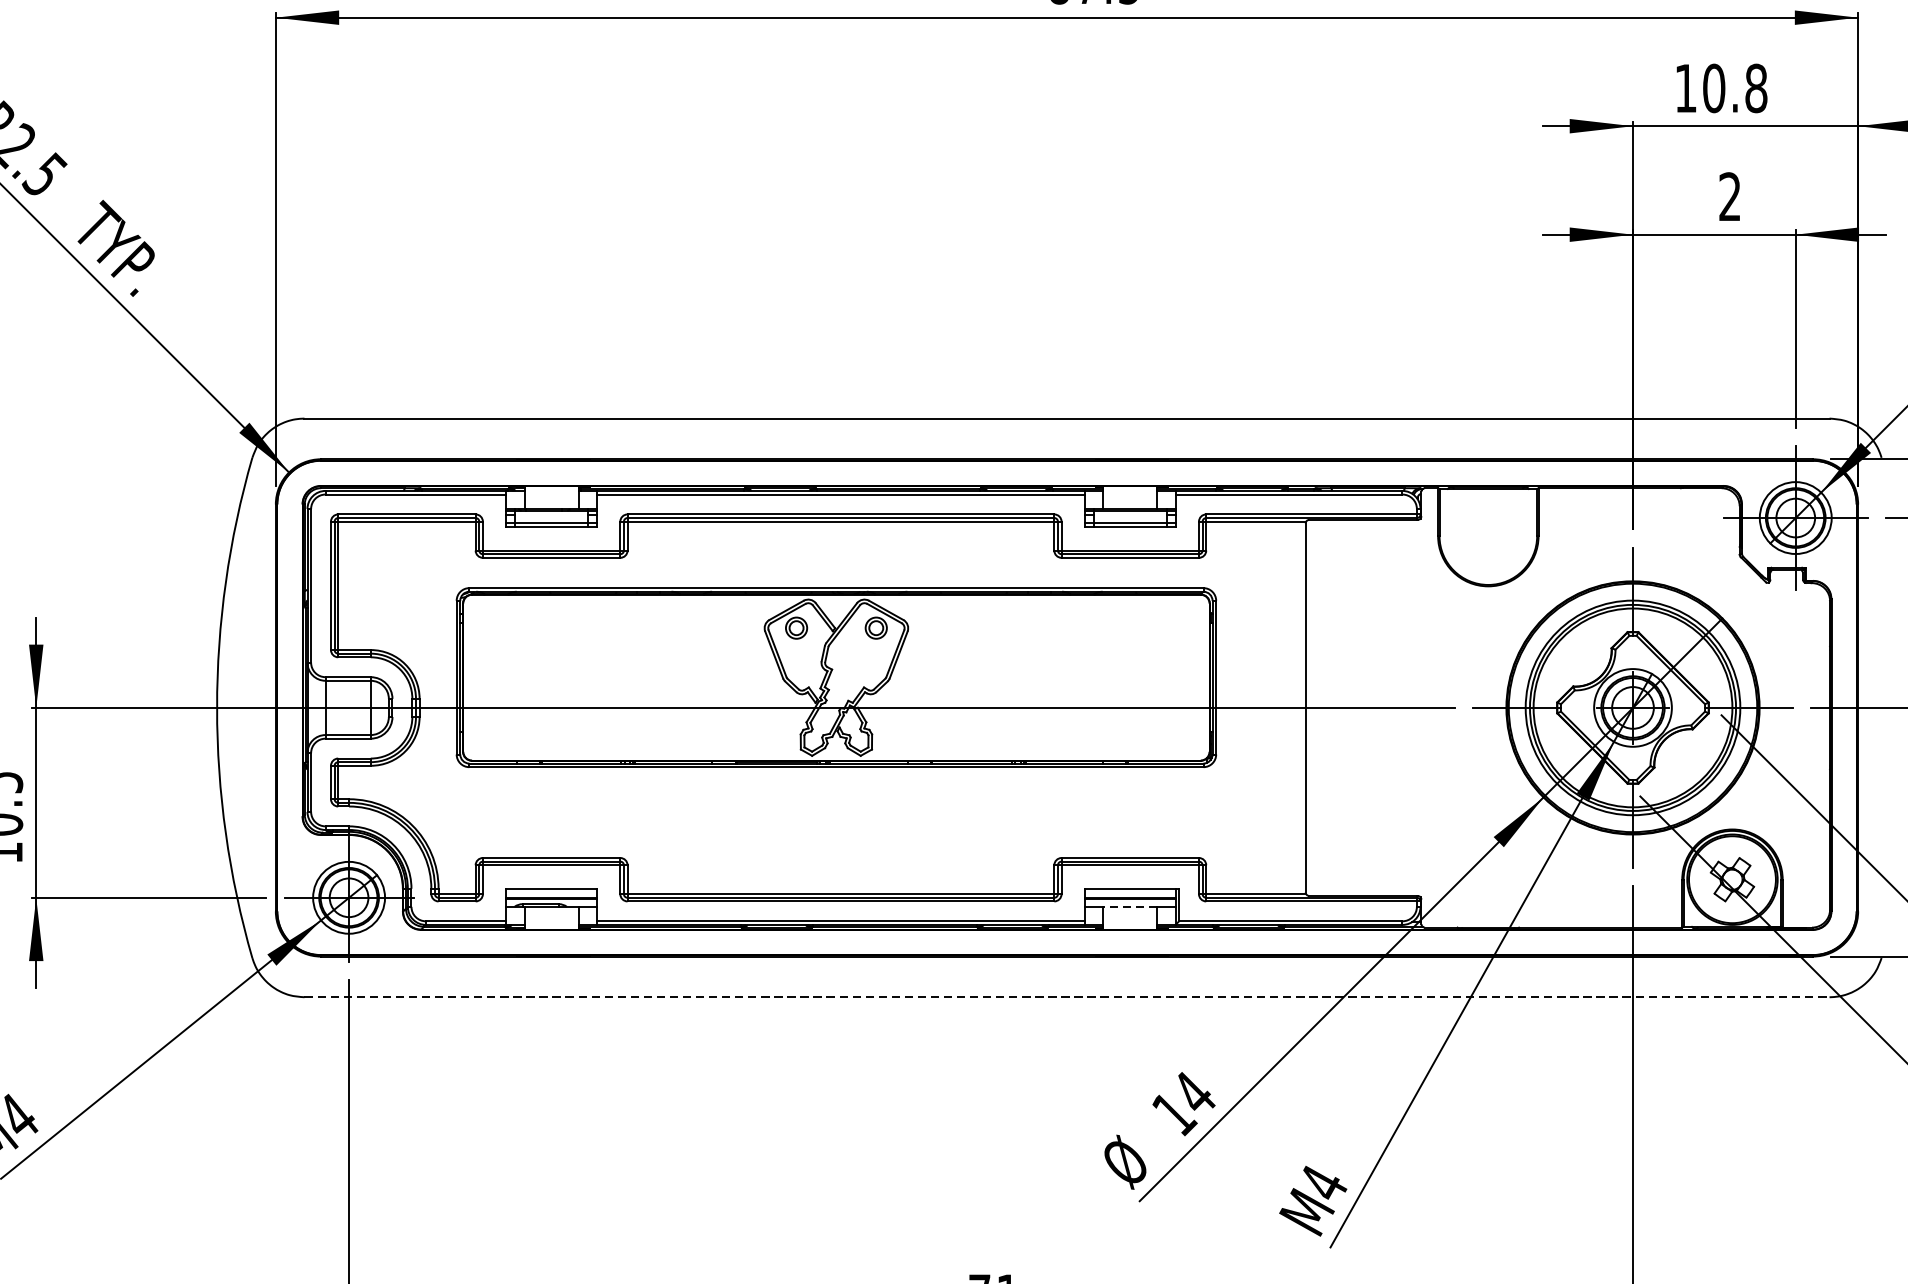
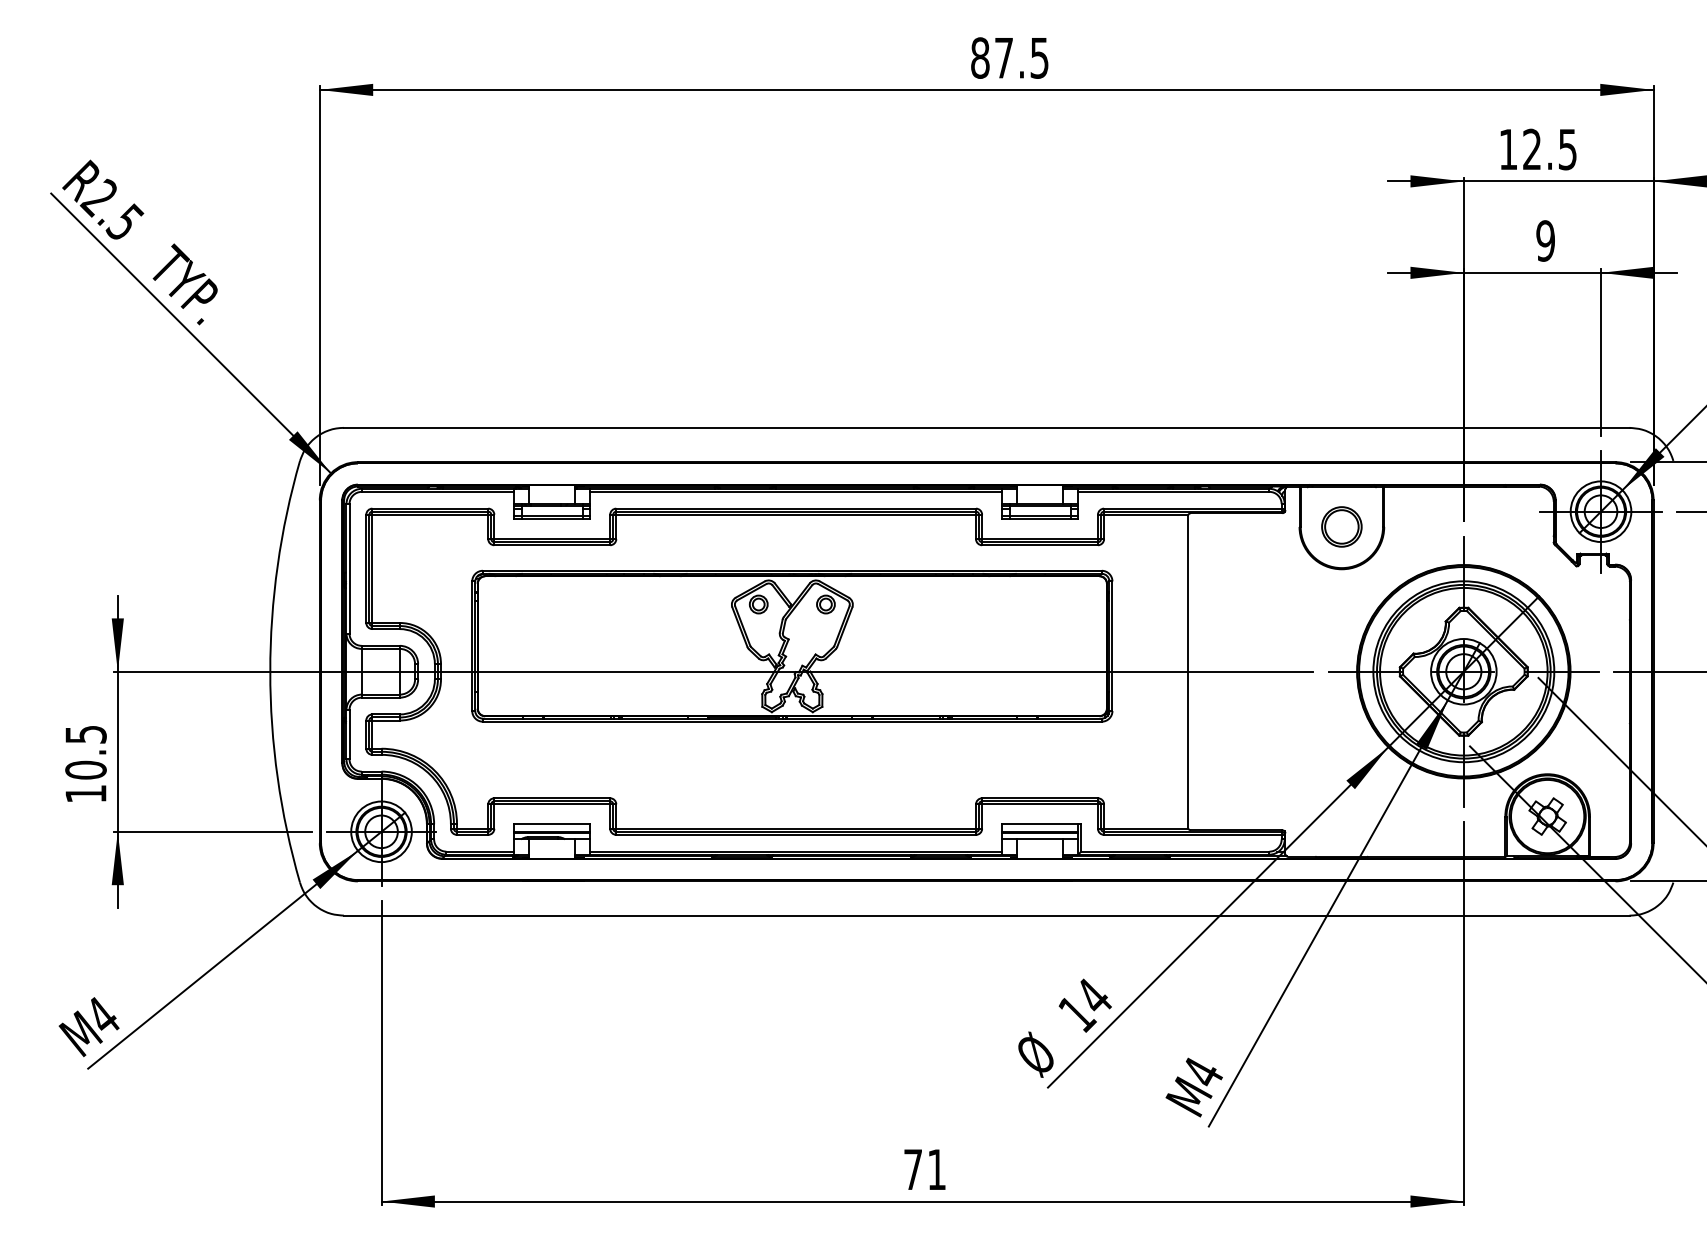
text: (1735, 88) -> (1550, 149), 10.8 -> 12.5
text: (1729, 196) -> (1545, 240), 2 -> 9
part: (1487, 535) -> (1341, 526), added
line: (1130, 906) -> (1040, 839), dashed -> solid
line: (1066, 997) -> (986, 915), dashed -> solid

